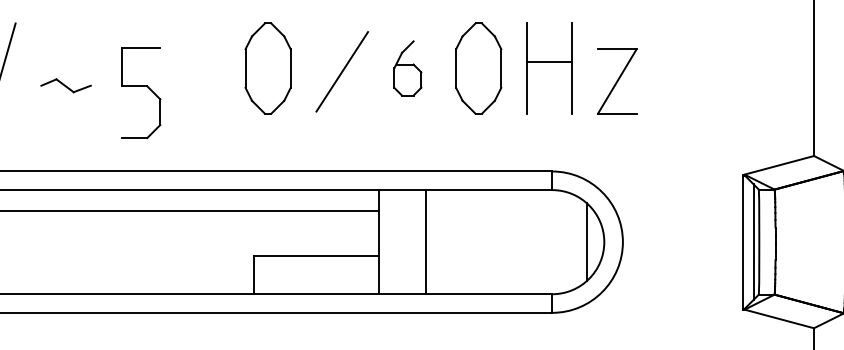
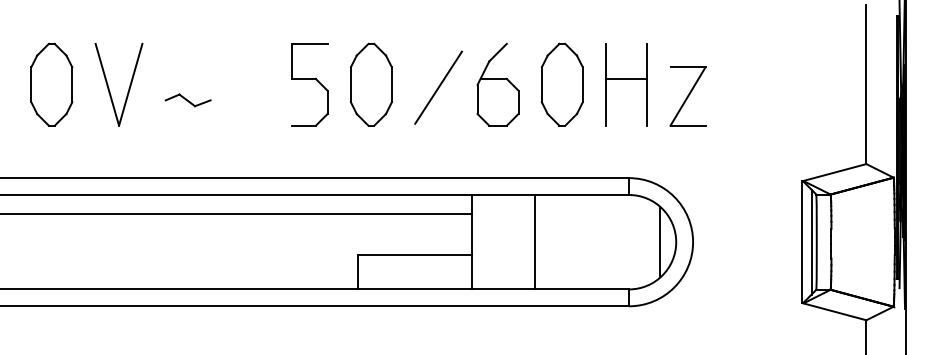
part: (407, 68) -> (497, 84), size x1.67
part: (140, 92) -> (309, 84), moved
line: (425, 241) -> (534, 241), moved

